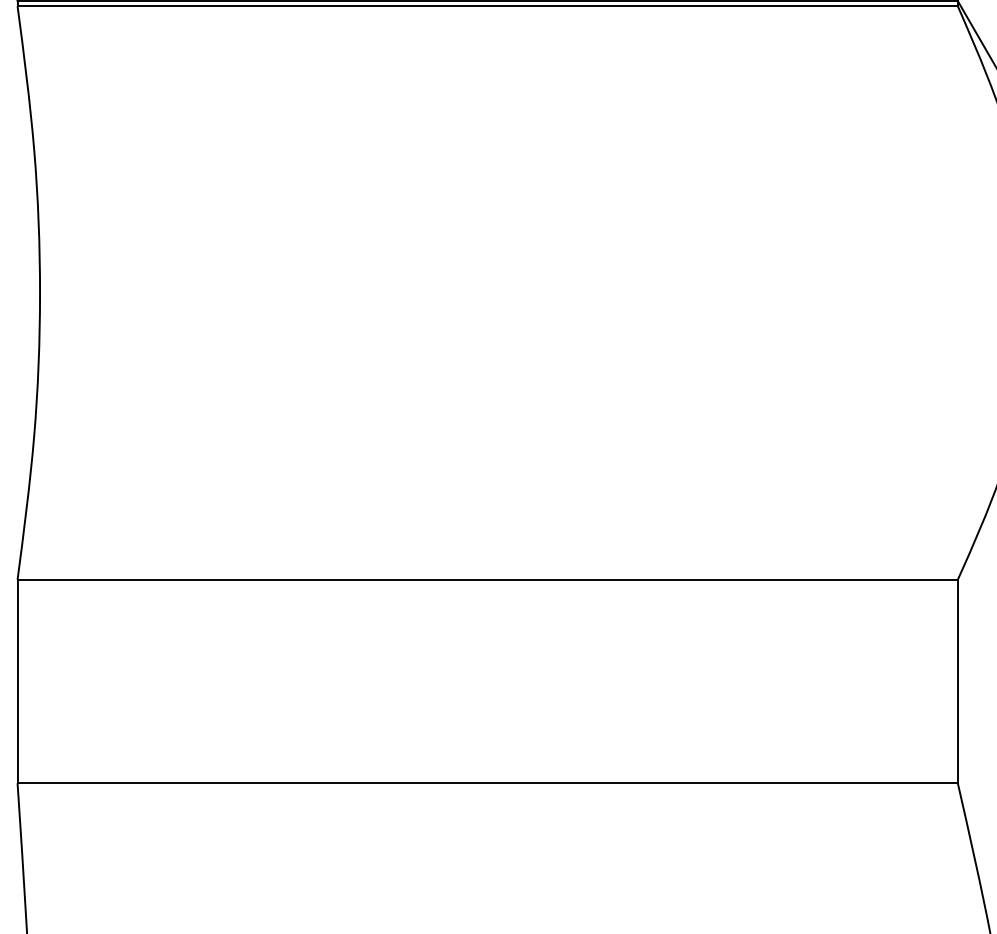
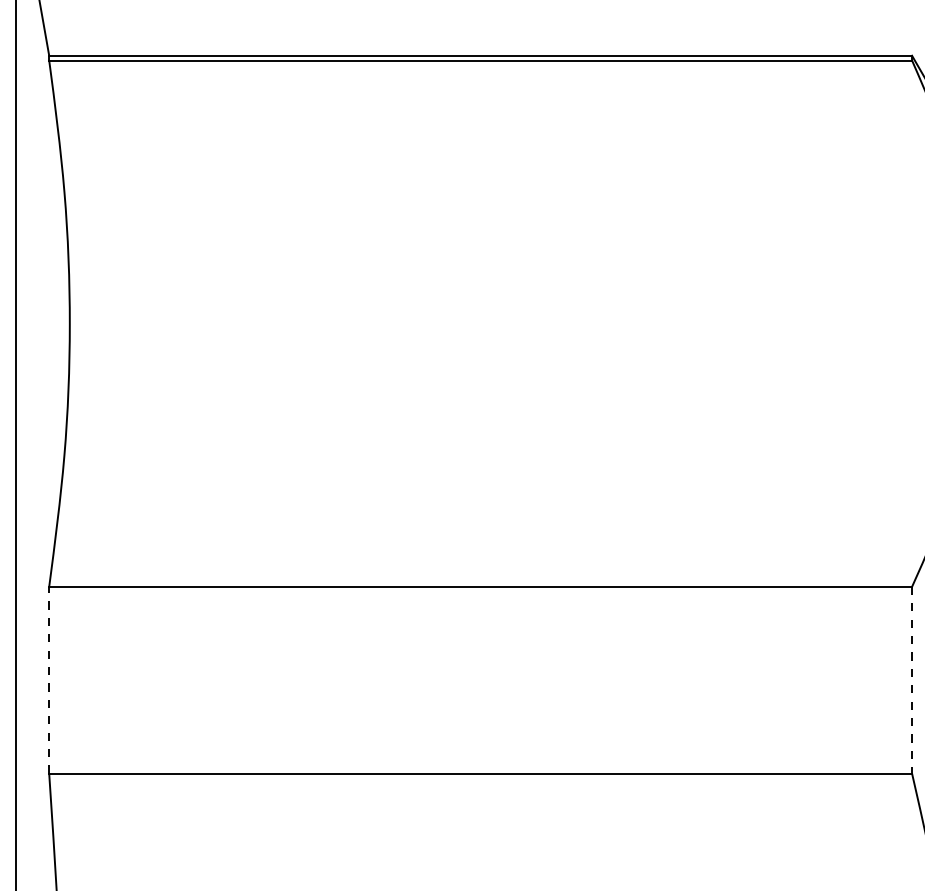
line: (17, 680) -> (49, 679), solid -> dashed
line: (958, 681) -> (912, 680), solid -> dashed

